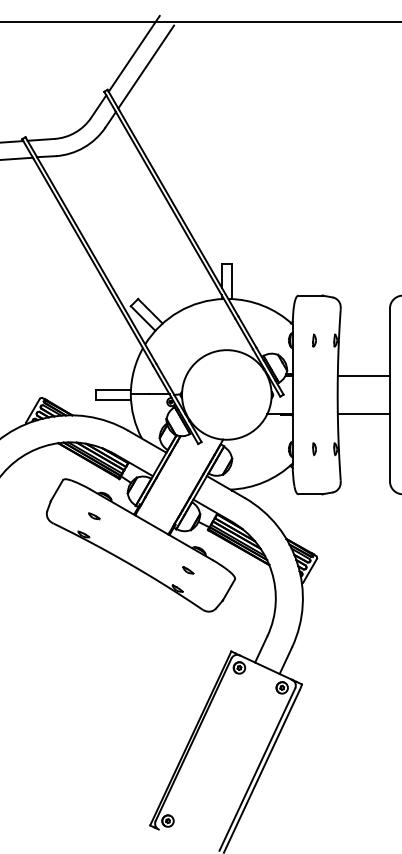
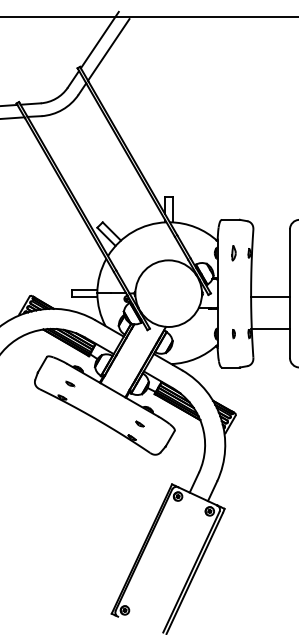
part: (314, 340) -> (233, 253), size x1.6
line: (363, 375) -> (270, 297), moved
line: (363, 414) -> (270, 329), moved

